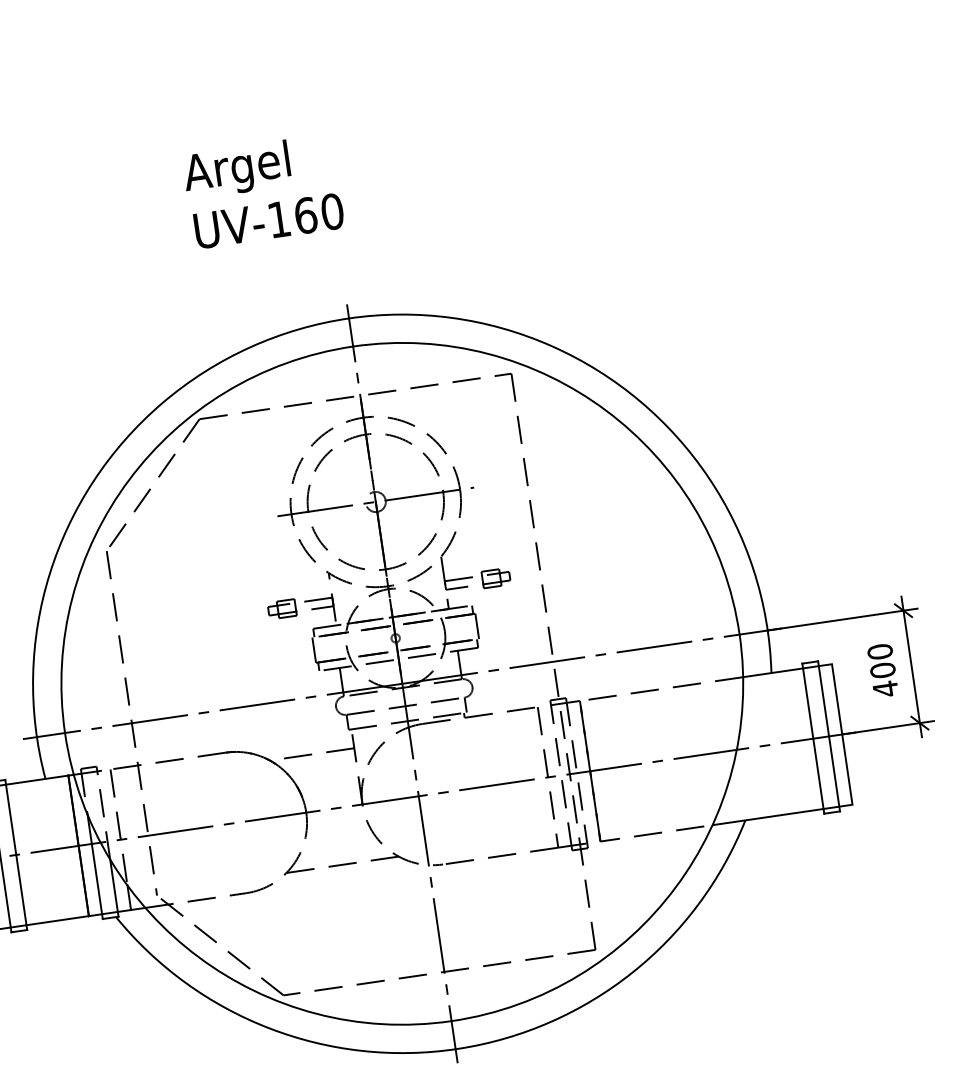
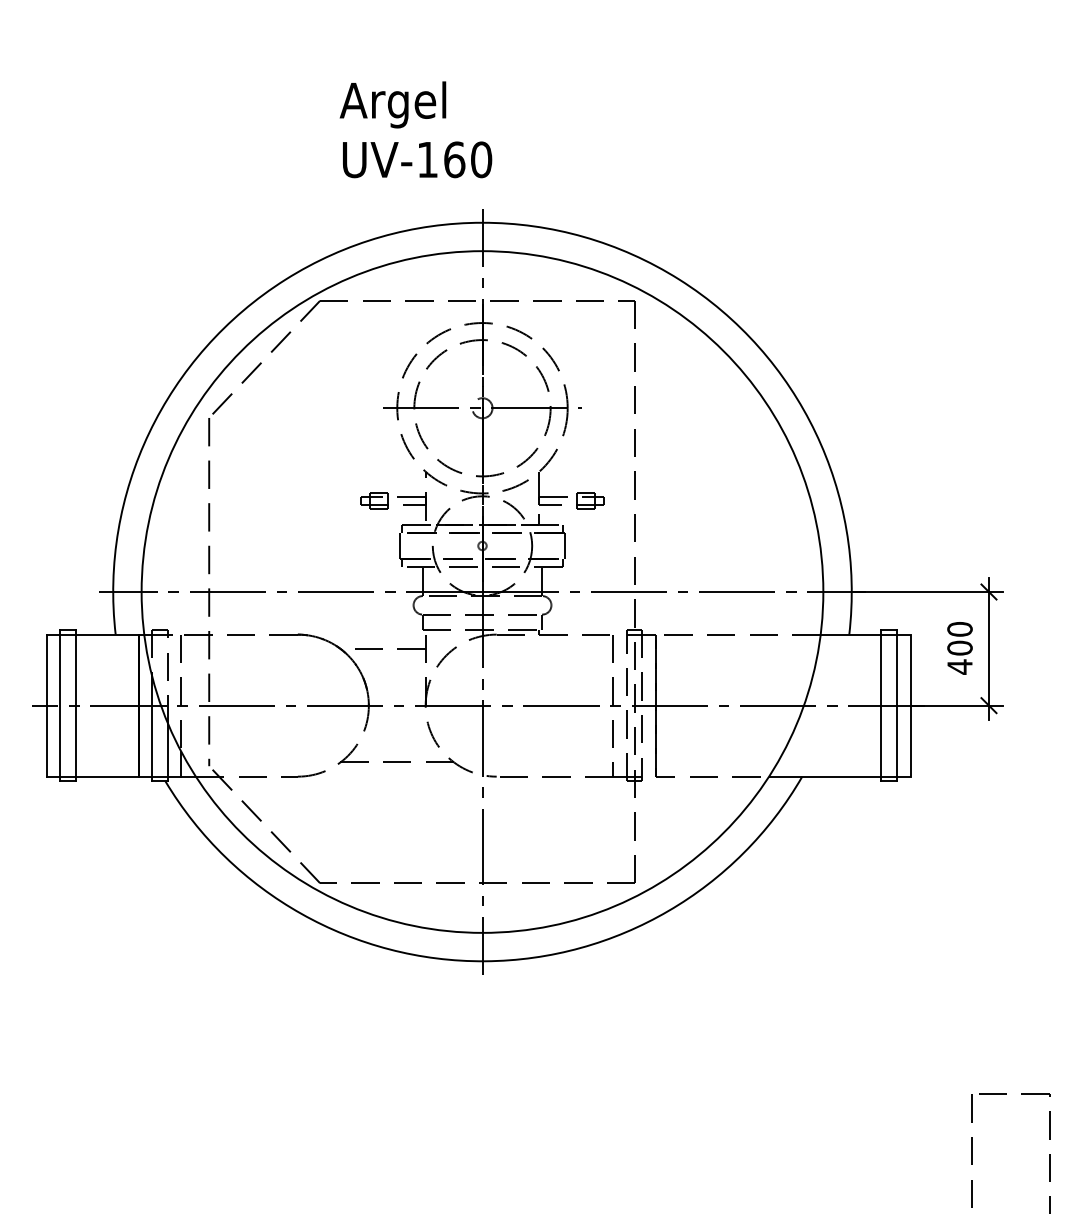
text: (262, 191) -> (415, 129), moved

